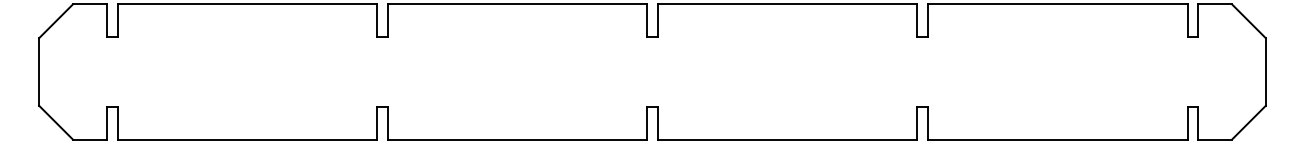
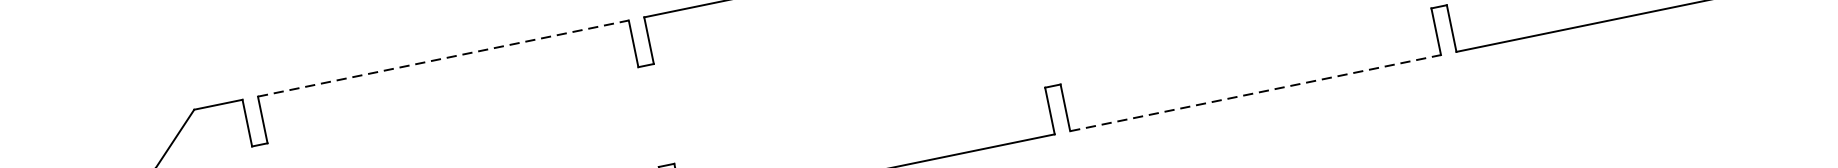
line: (247, 4) -> (443, 58), solid -> dashed
line: (787, 139) -> (1255, 93), solid -> dashed

